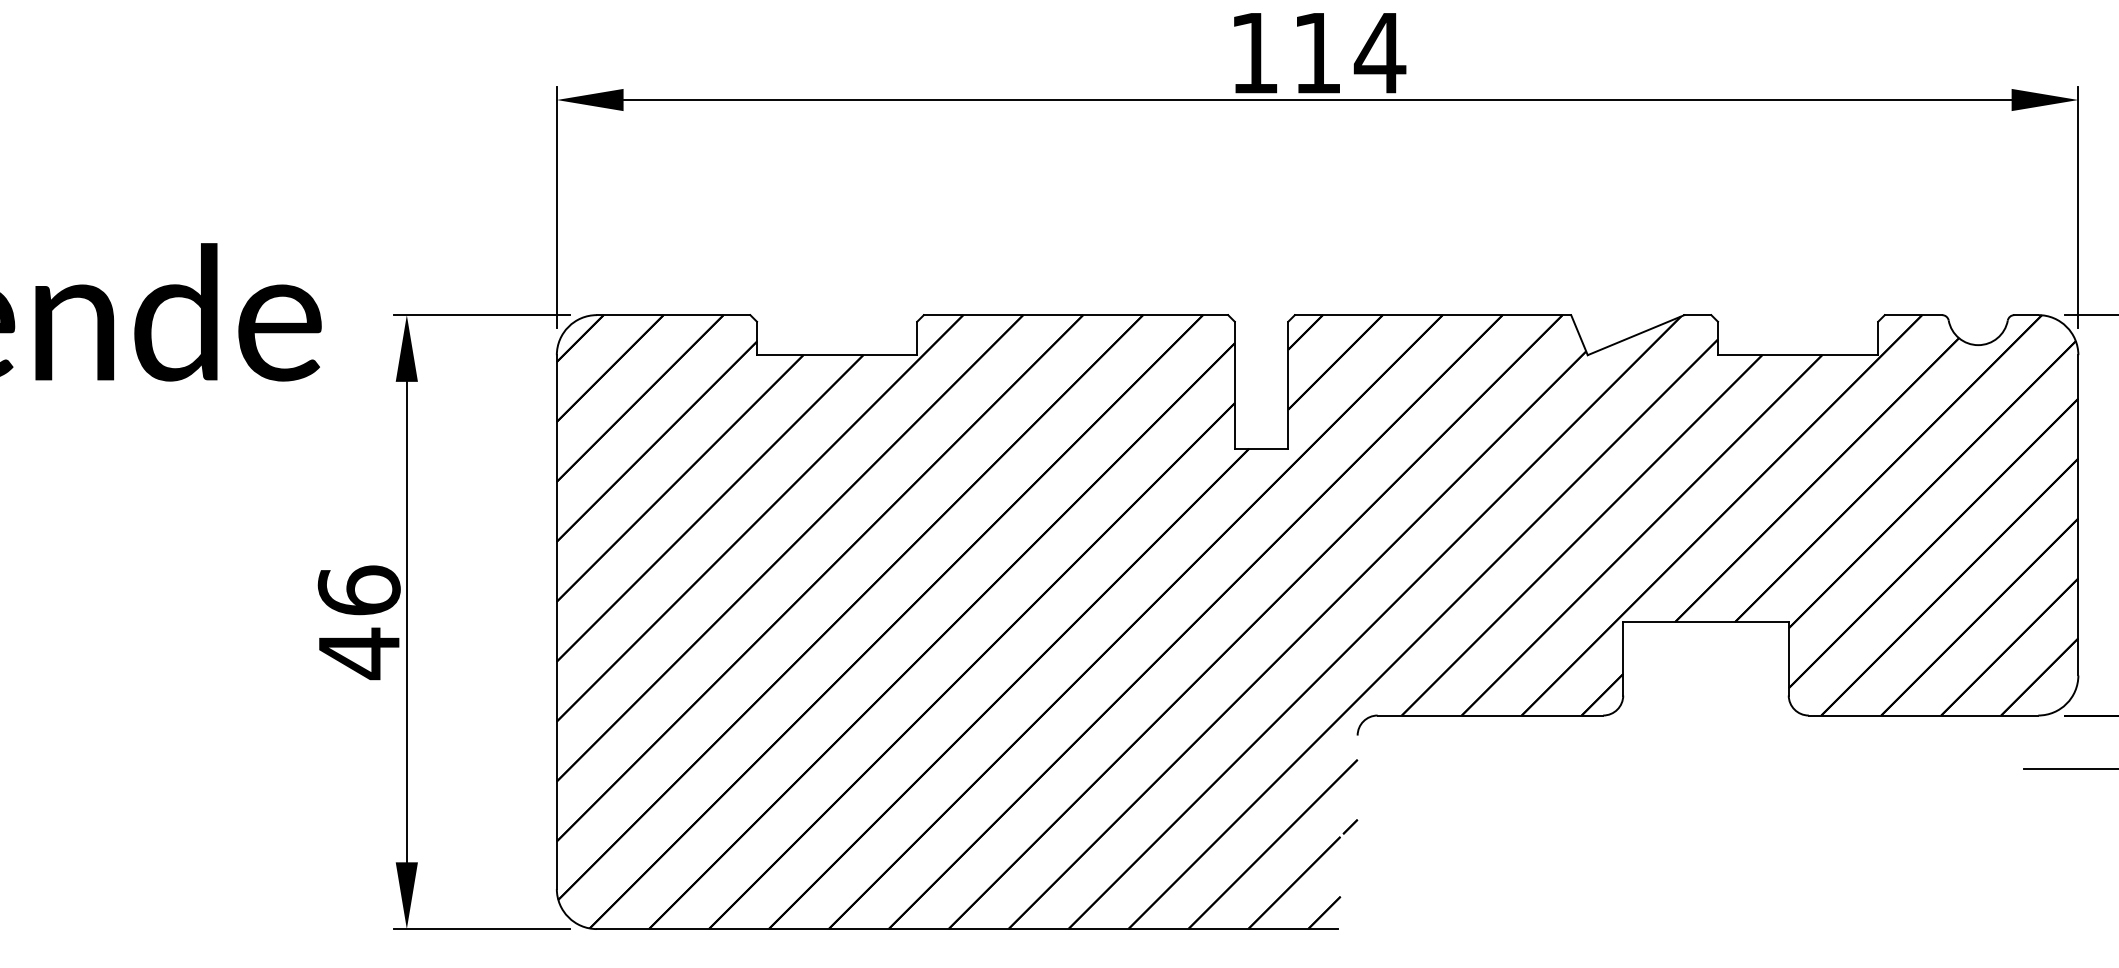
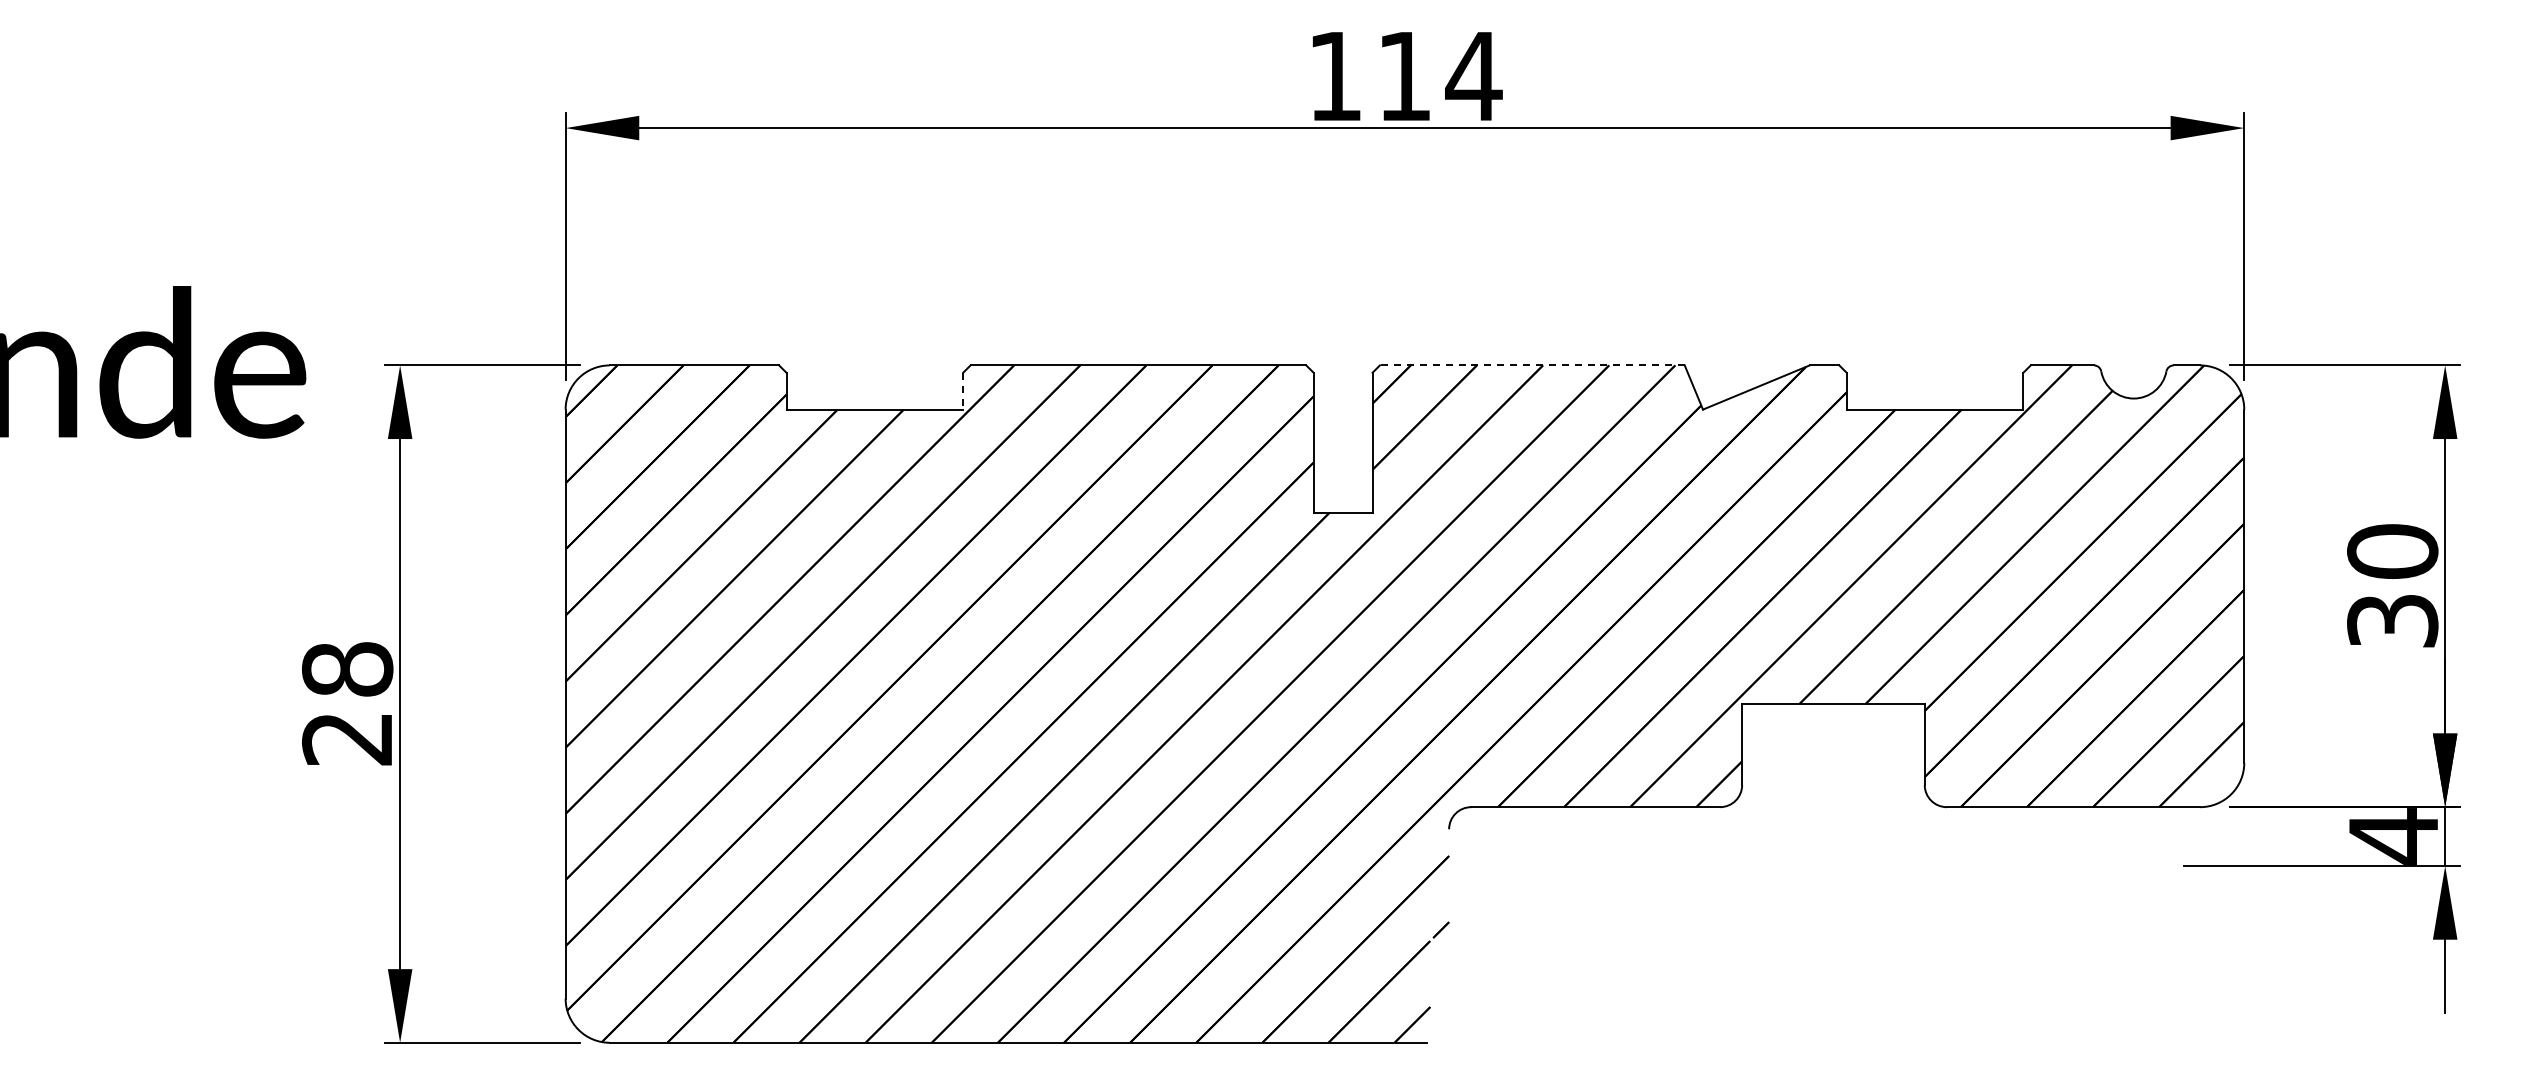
line: (1432, 315) -> (1531, 365), solid -> dashed
line: (917, 338) -> (963, 391), solid -> dashed
text: (359, 622) -> (347, 704), 46 -> 28

